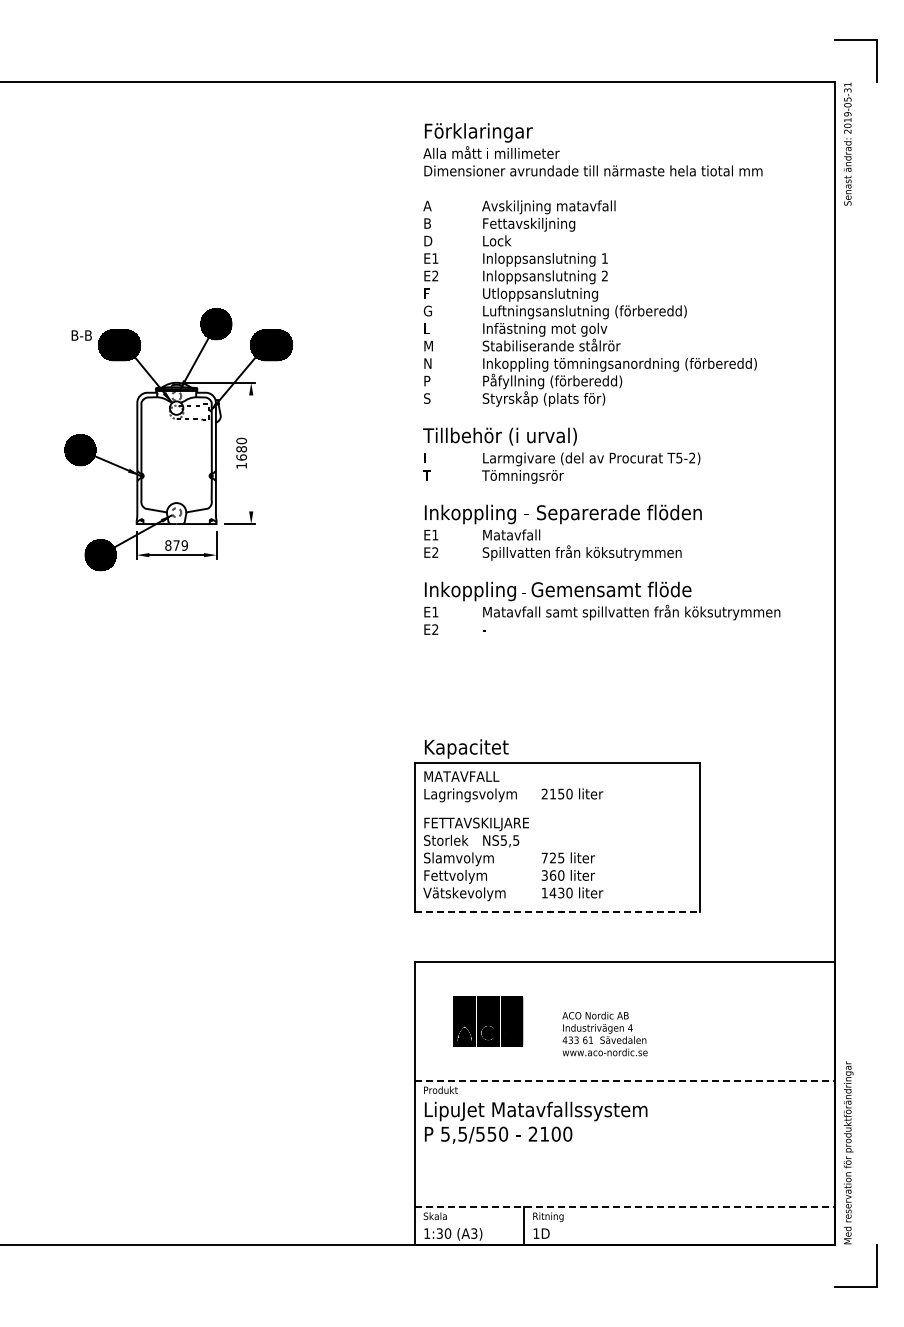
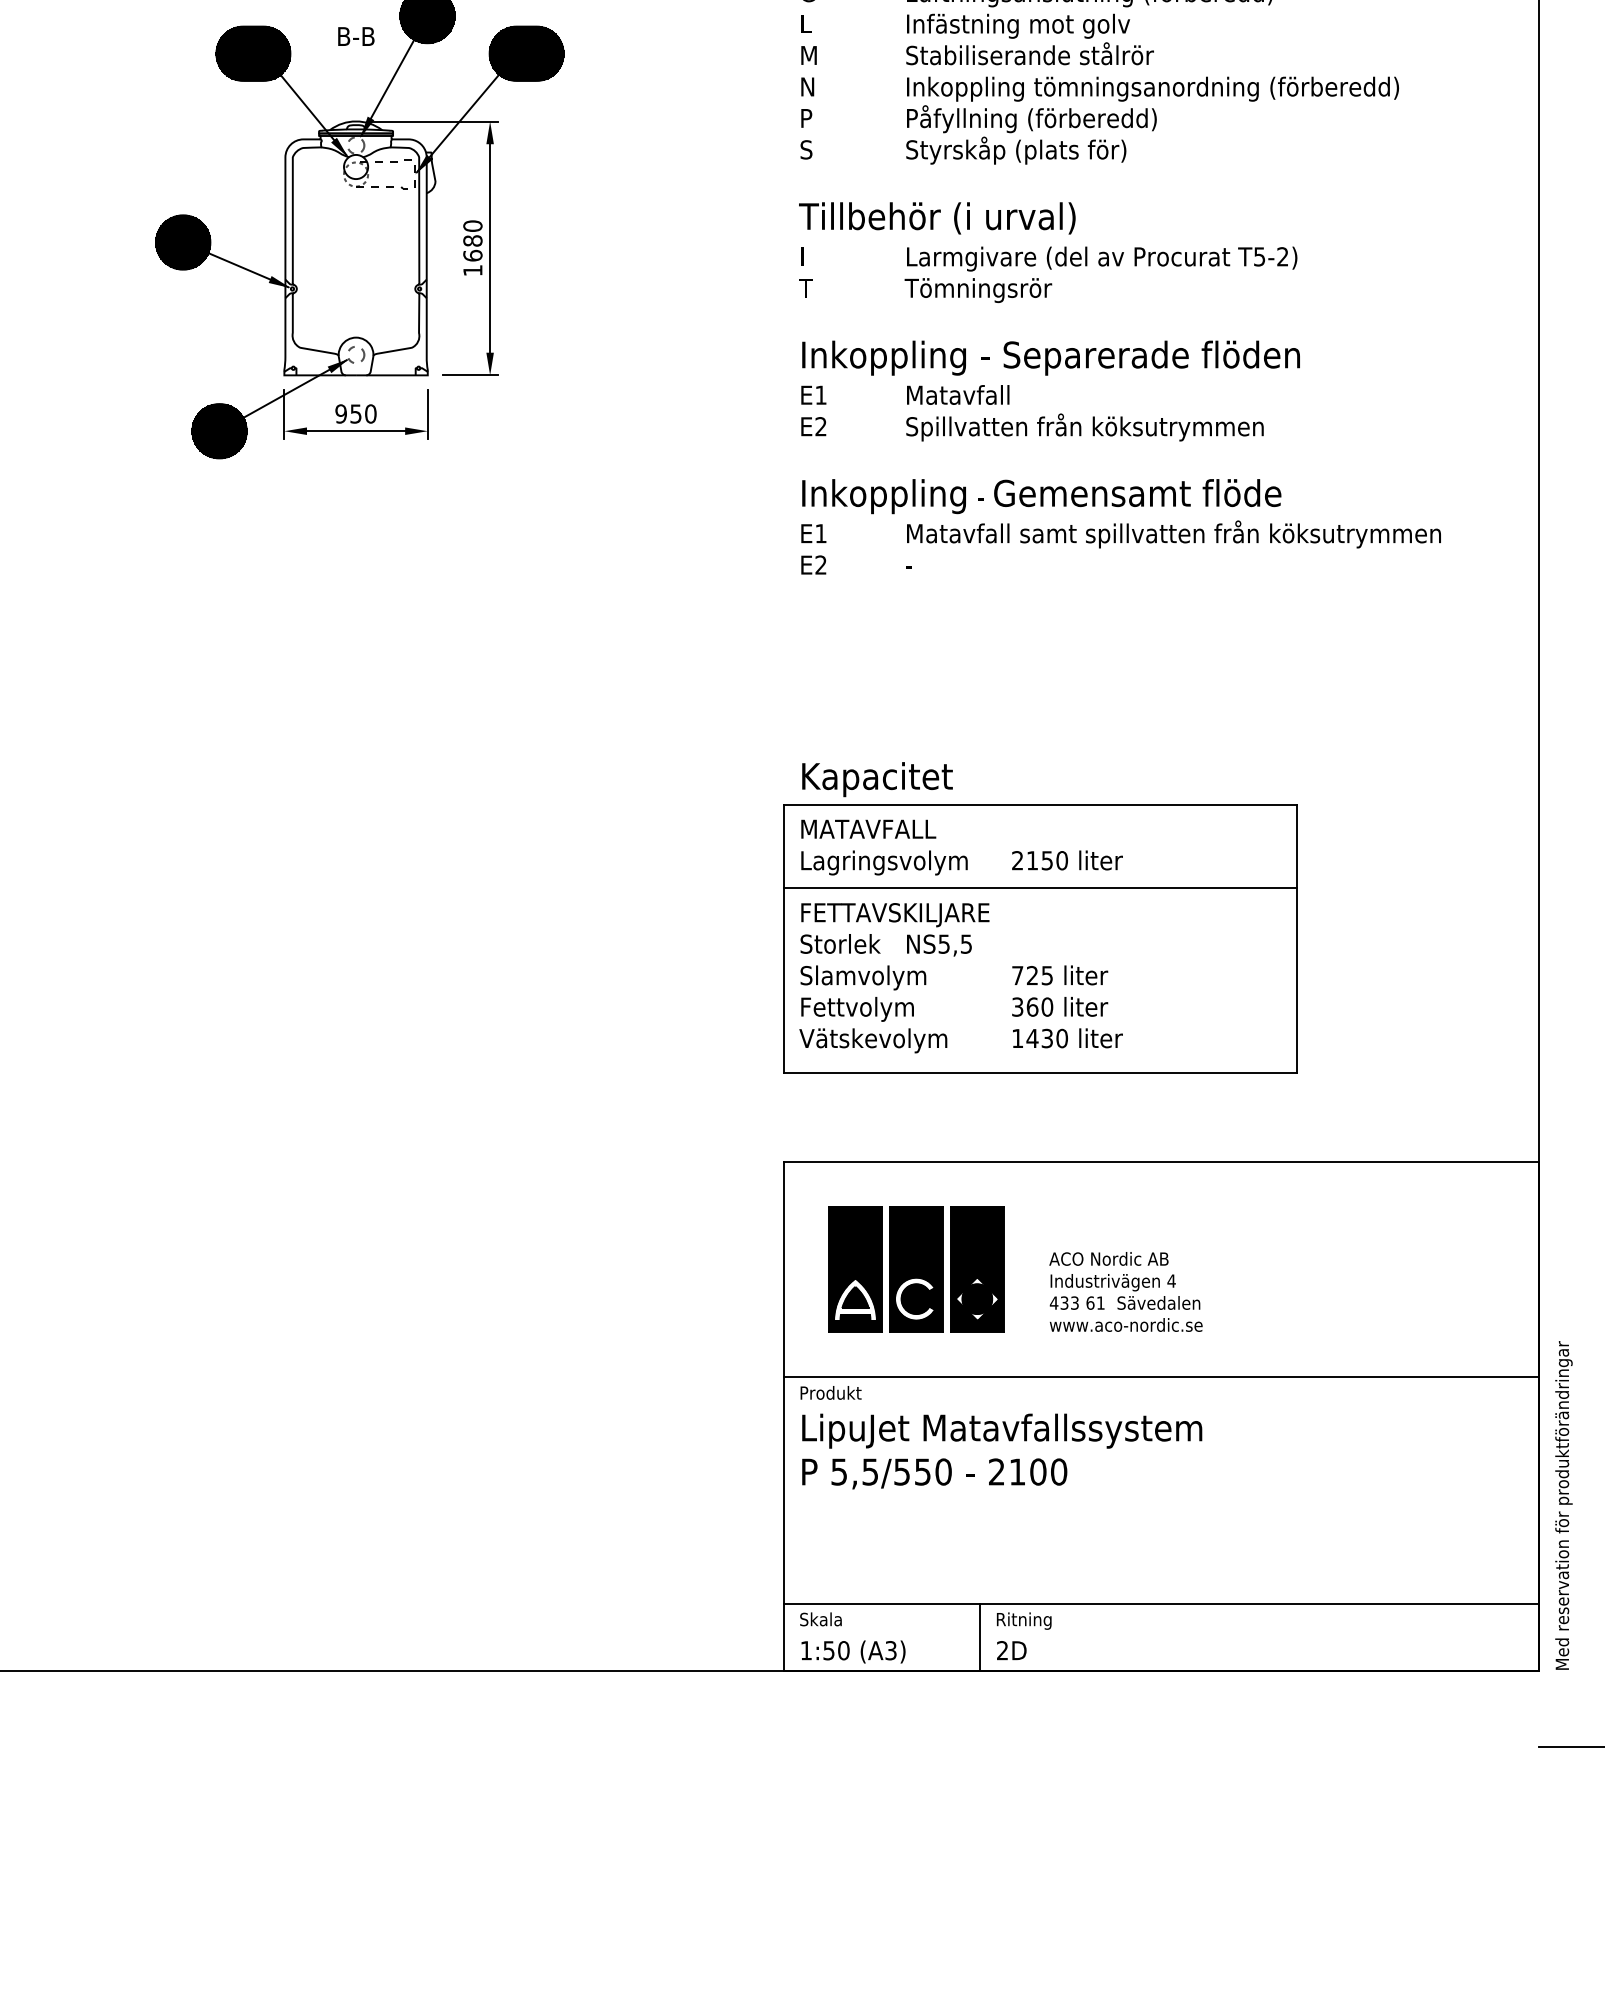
text: (81, 335) -> (355, 36), moved
line: (251, 453) -> (490, 248), added
text: (176, 545) -> (355, 413), 879 -> 950
line: (557, 809) -> (1040, 888), added
line: (557, 912) -> (1040, 1073), dashed -> solid
part: (488, 1021) -> (916, 1269), size x1.43
line: (624, 1081) -> (1161, 1377), dashed -> solid
line: (624, 1207) -> (1161, 1603), dashed -> solid
text: (439, 1233) -> (828, 1650), 1:30 -> 1:50
text: (536, 1233) -> (1002, 1650), 1D -> 2D

